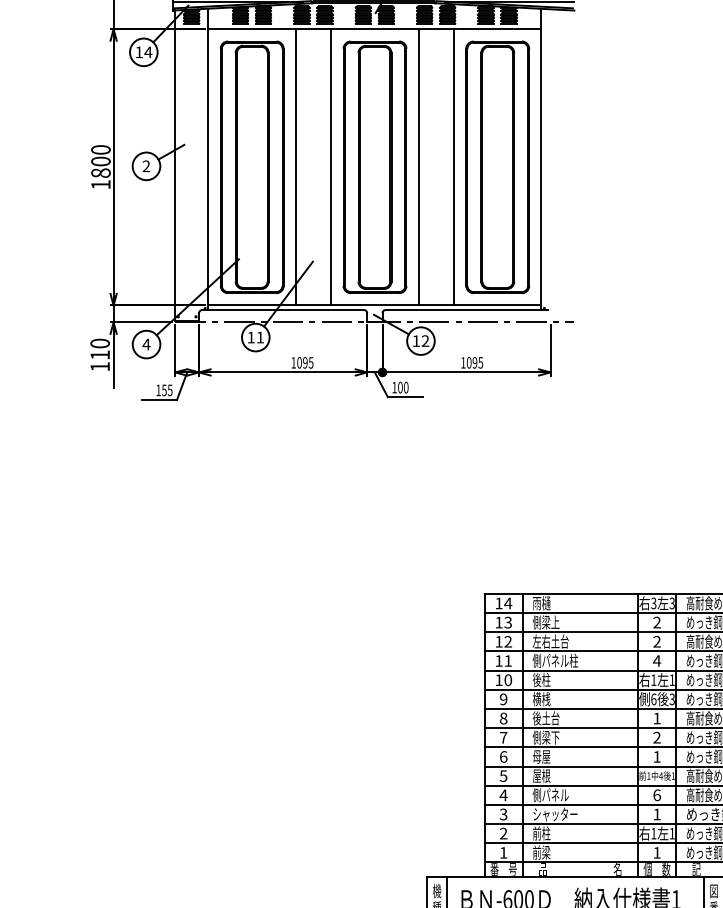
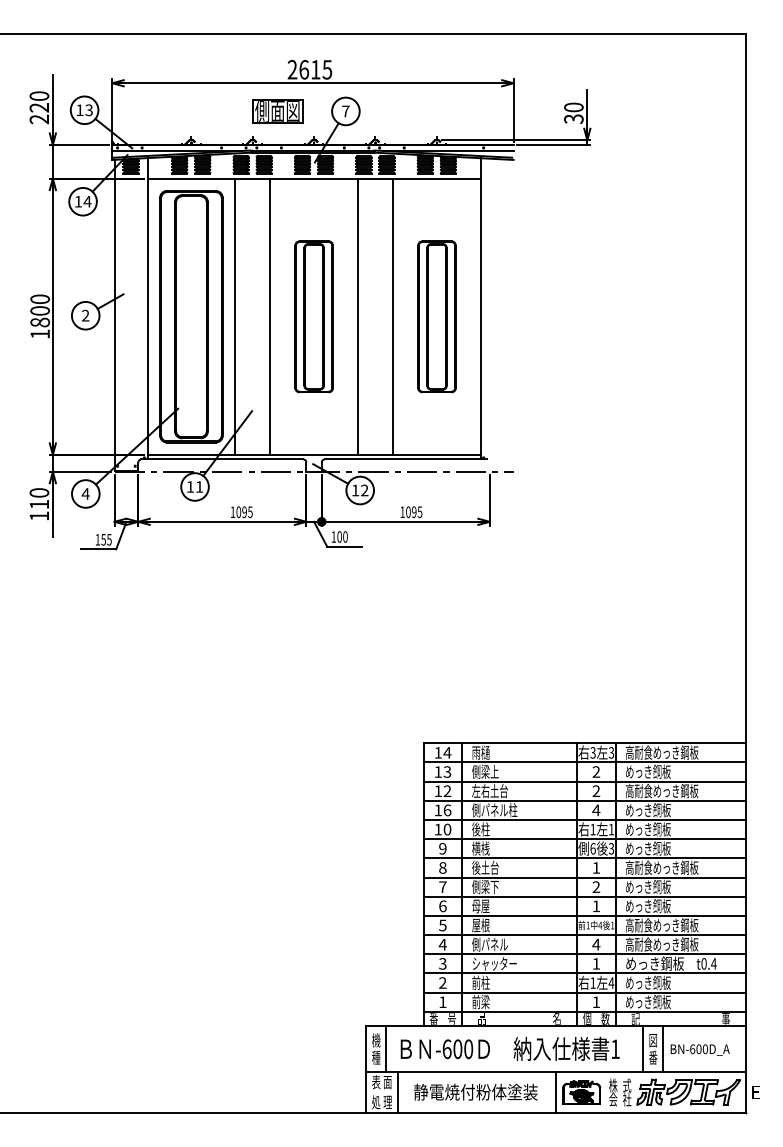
part: (374, 167) -> (313, 316), size x0.6
part: (497, 167) -> (436, 316), size x0.6
text: (508, 661) -> (447, 810), 11 -> 16
text: (657, 795) -> (596, 944), 6 -> 4
text: (672, 833) -> (611, 982), 1 -> 4

